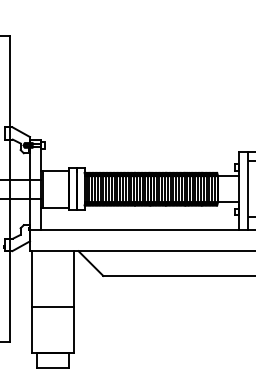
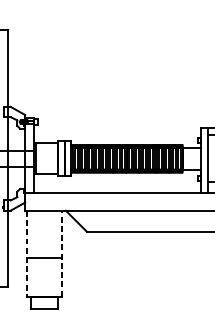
line: (73, 301) -> (61, 253), solid -> dashed
line: (32, 302) -> (27, 253), solid -> dashed

